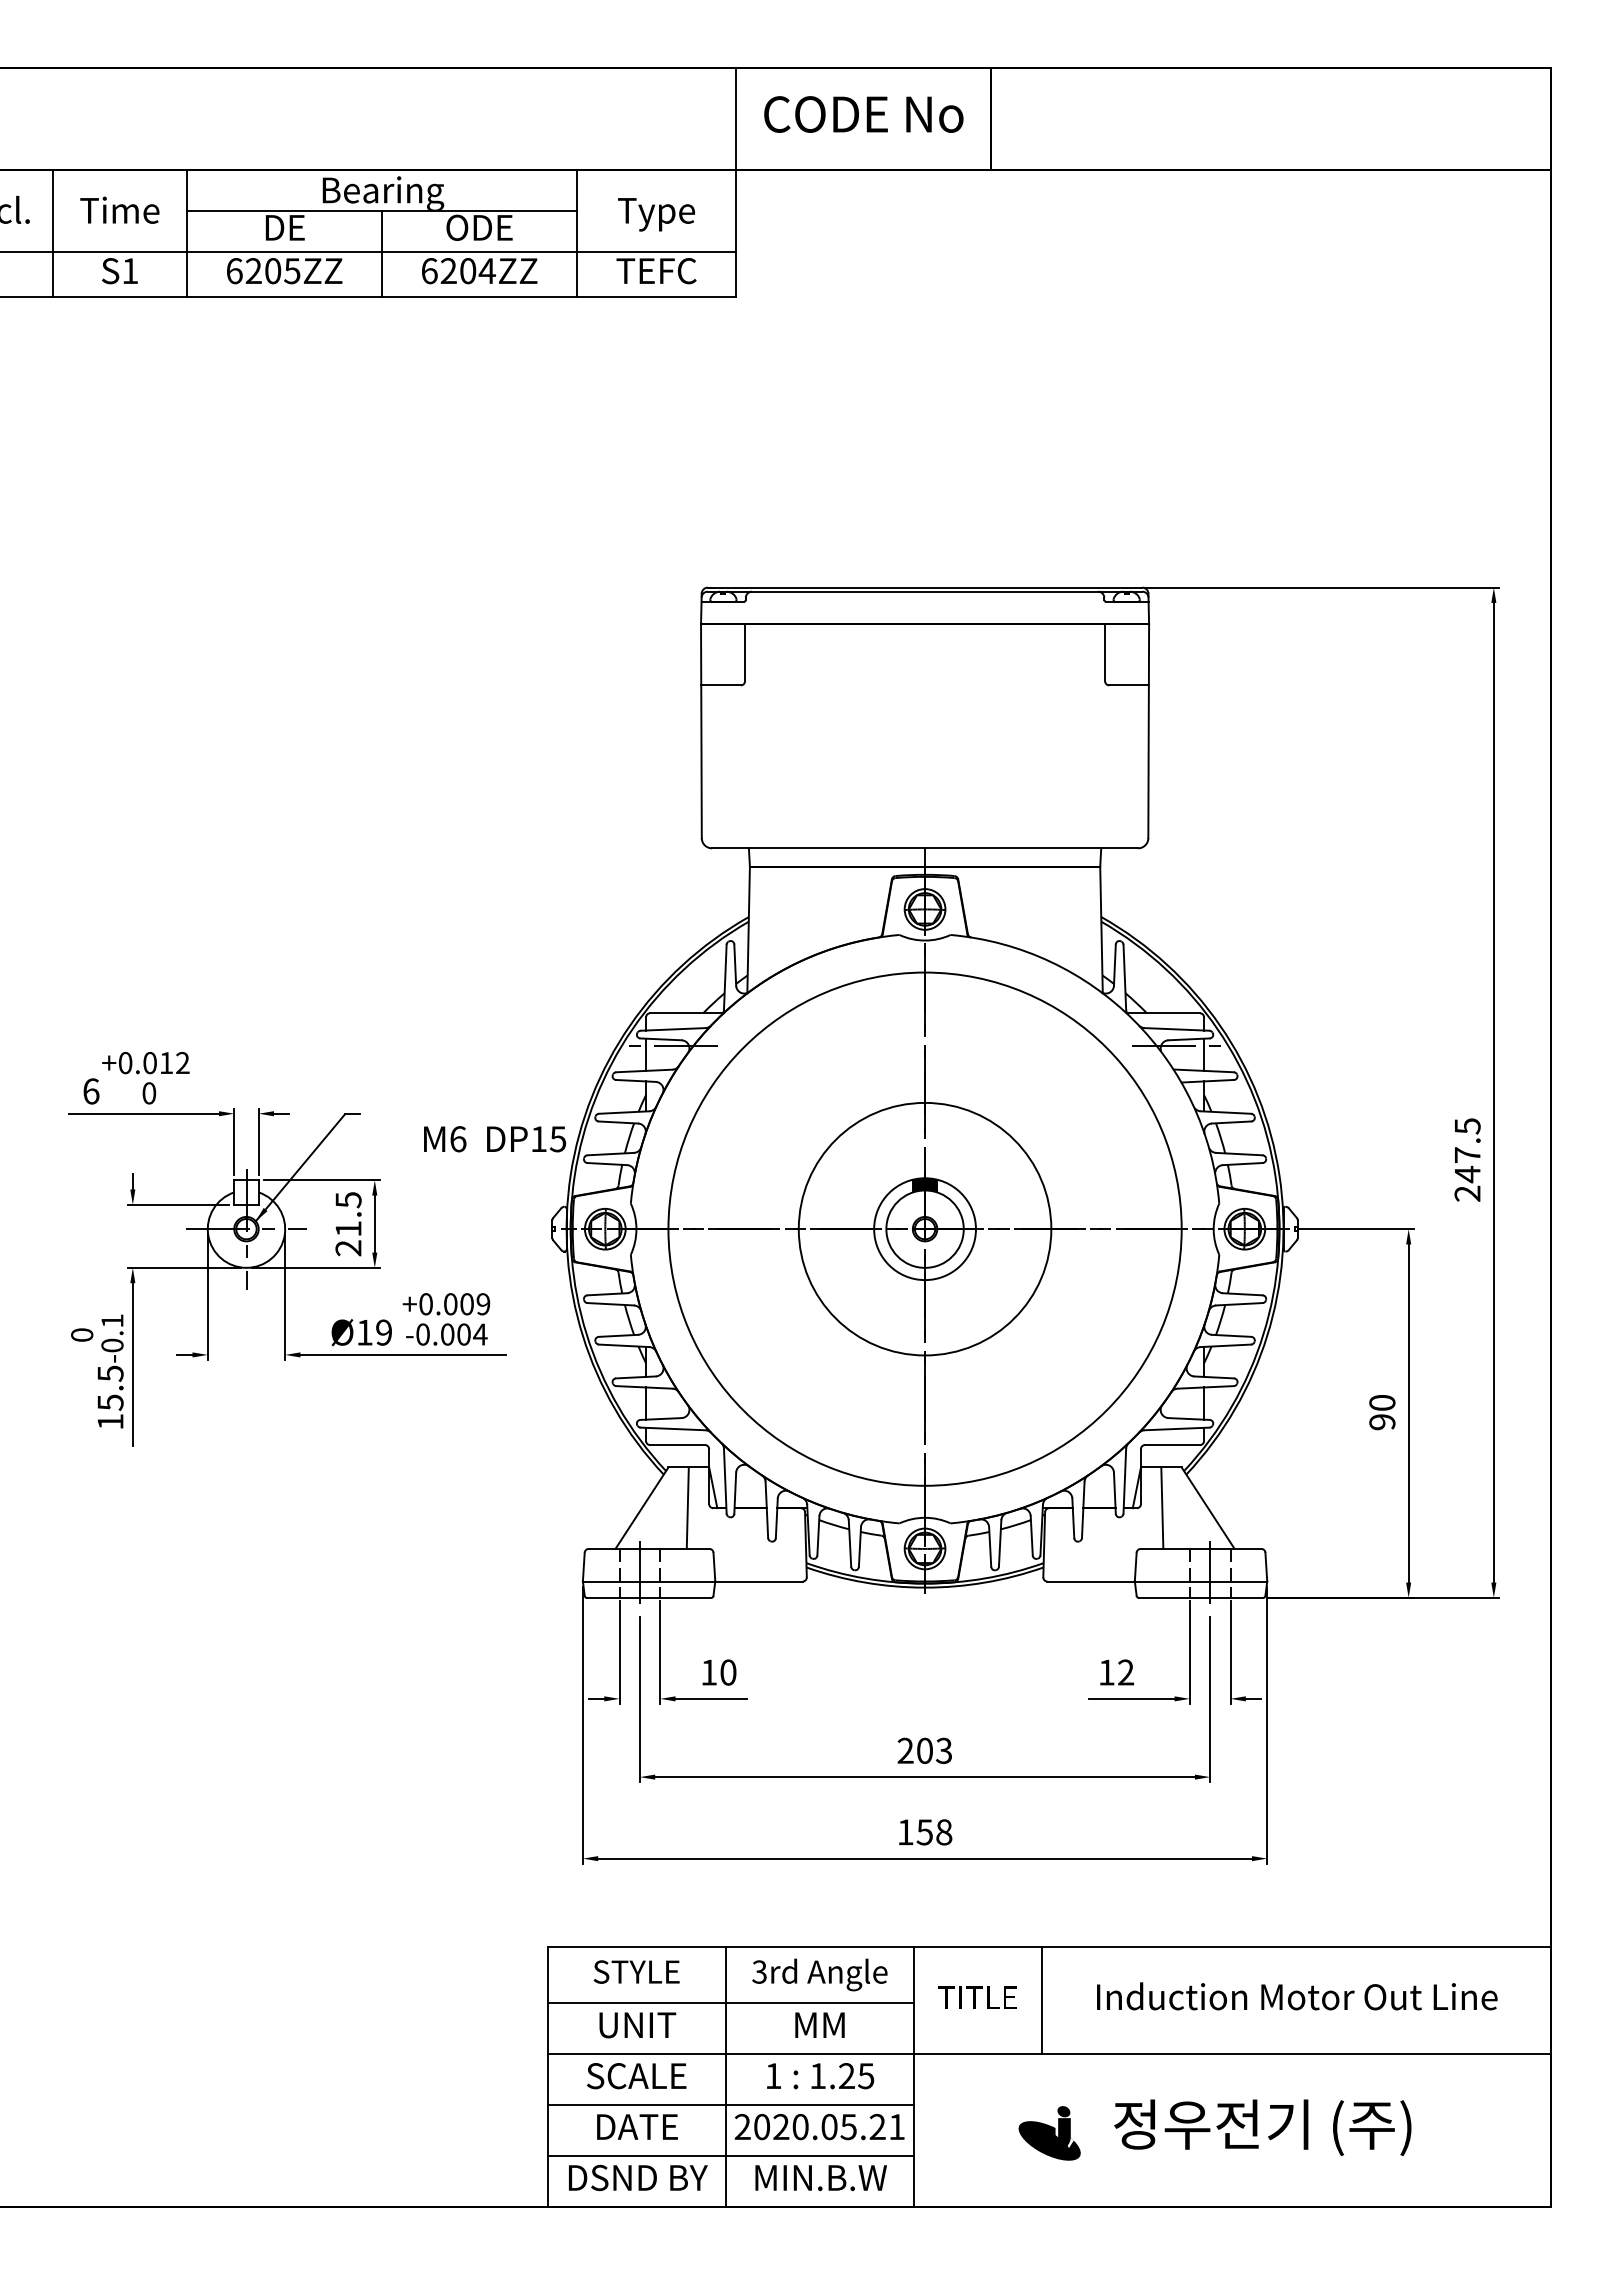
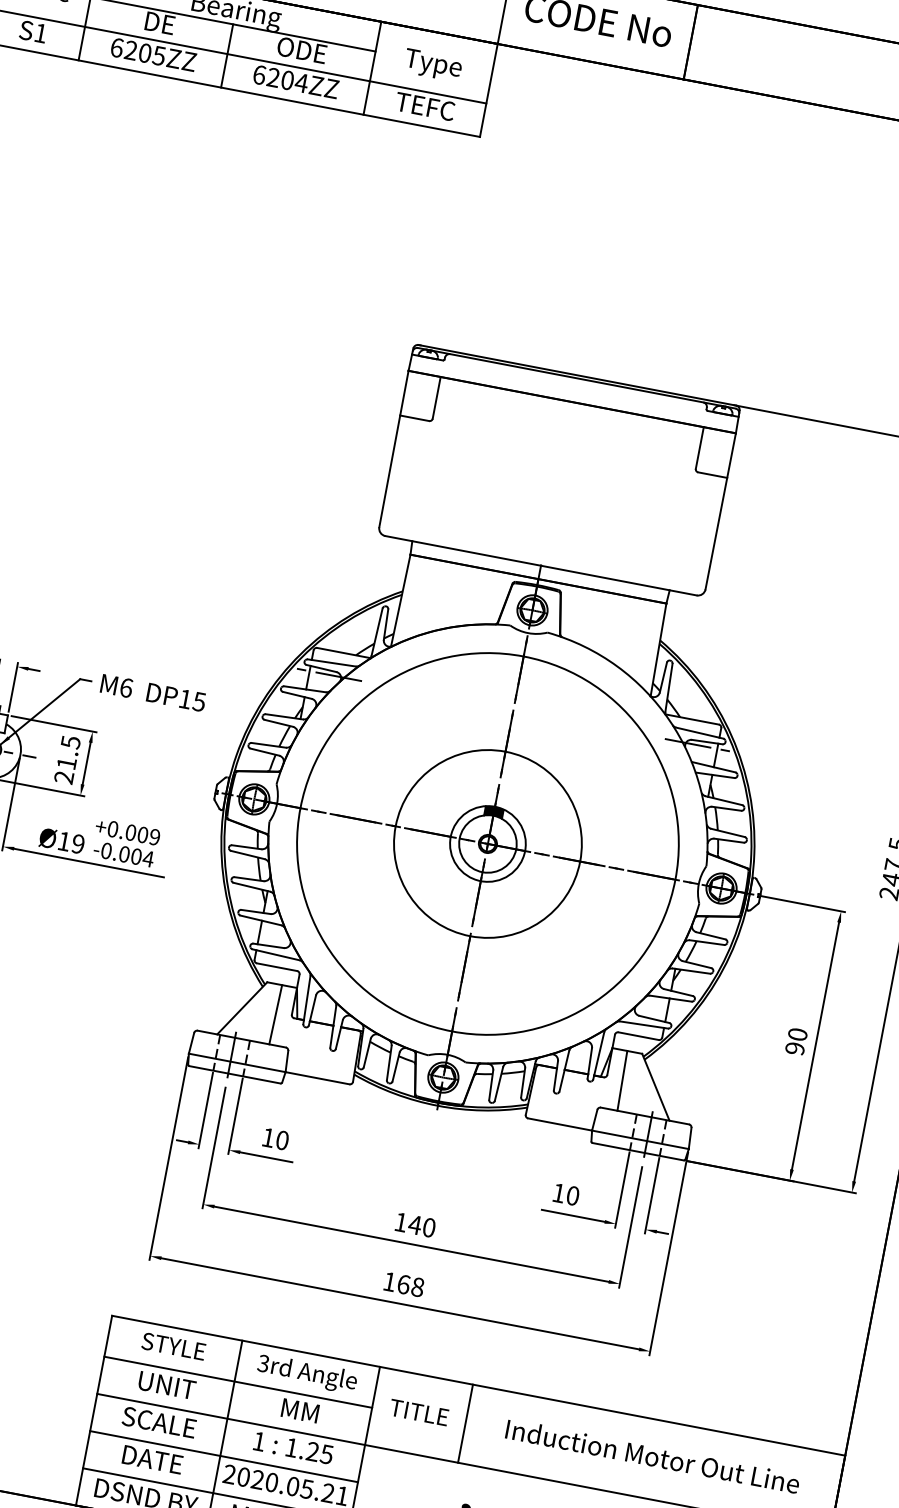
text: (495, 1139) -> (153, 693), moved
text: (1126, 1672) -> (573, 1195), 12 -> 10
text: (924, 1750) -> (414, 1224), 203 -> 140
text: (924, 1832) -> (403, 1284), 158 -> 168

